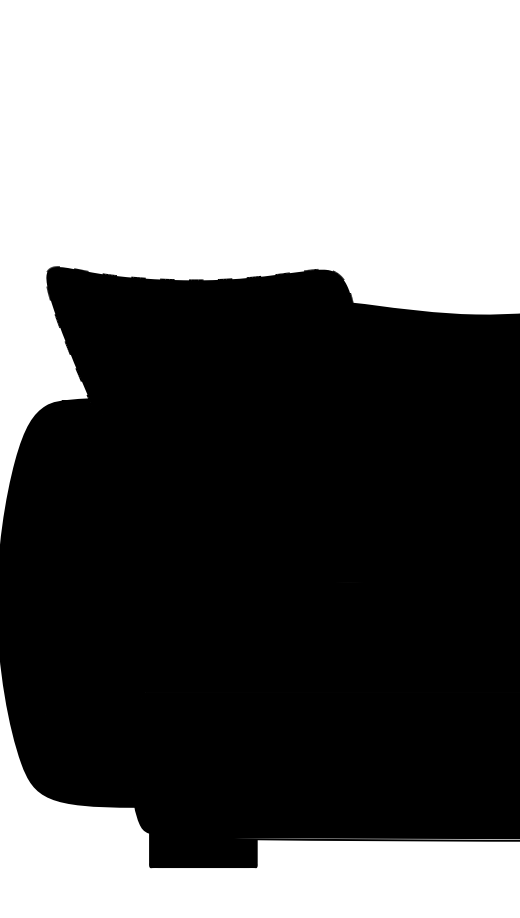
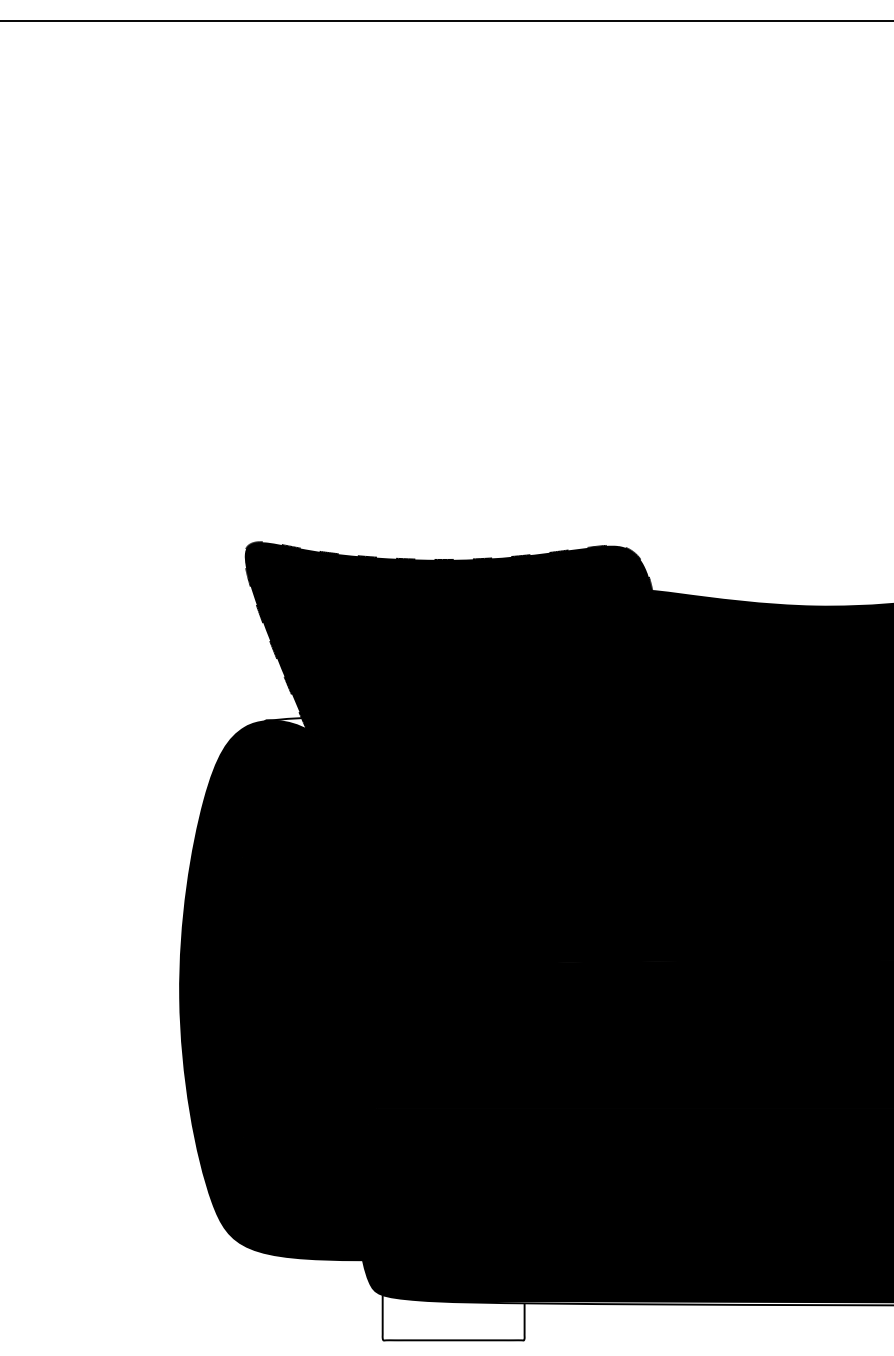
fill: (79, 403) -> (288, 723), removed
fill: (203, 849) -> (453, 1317), removed

